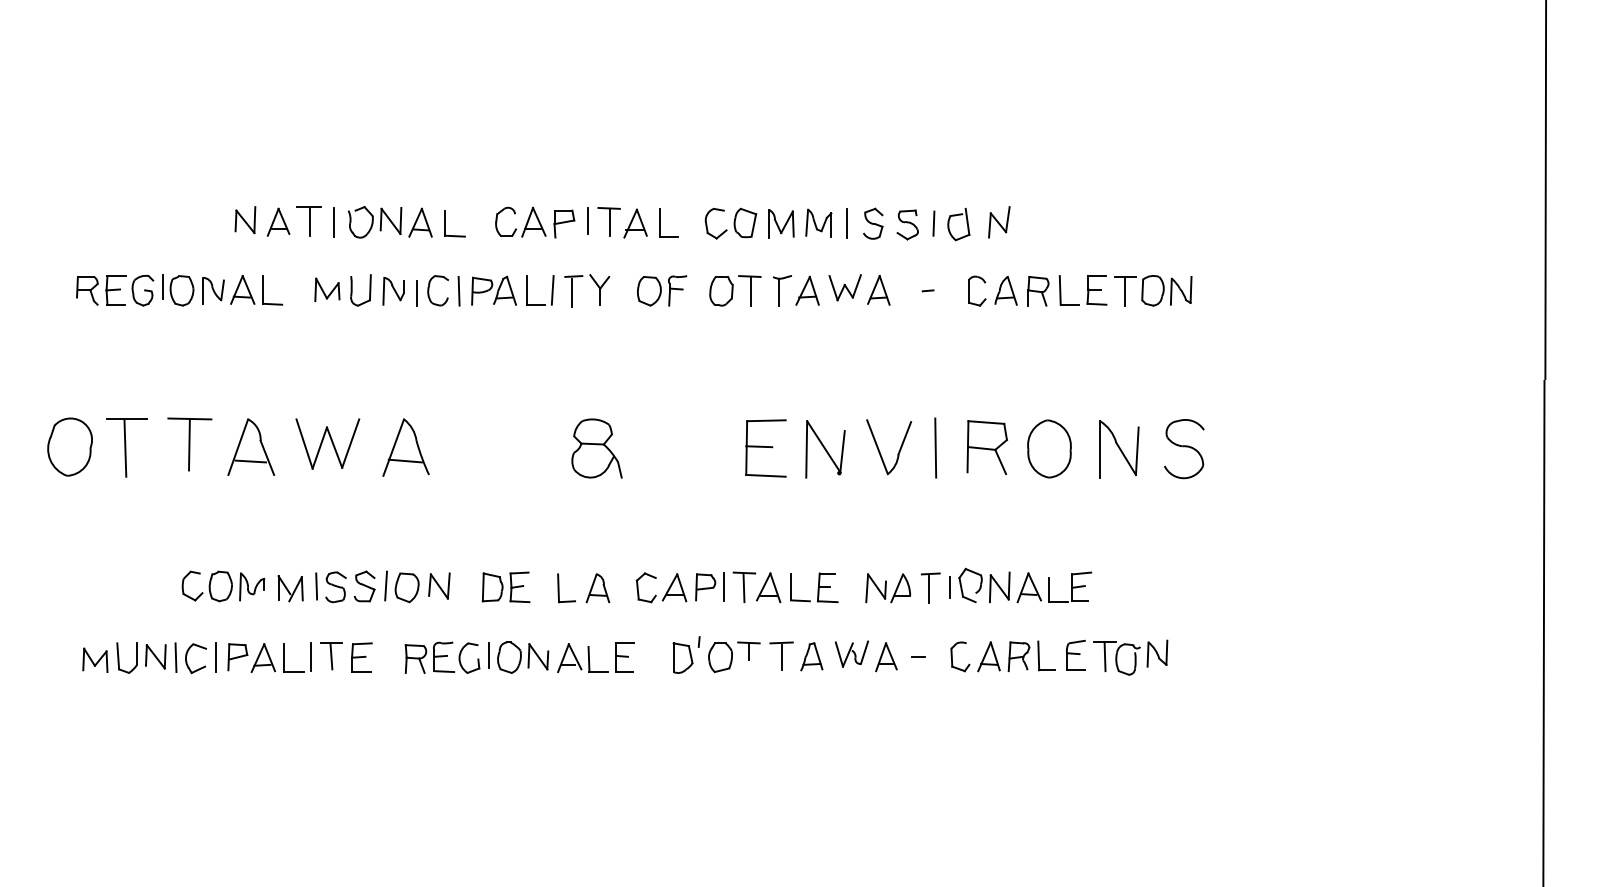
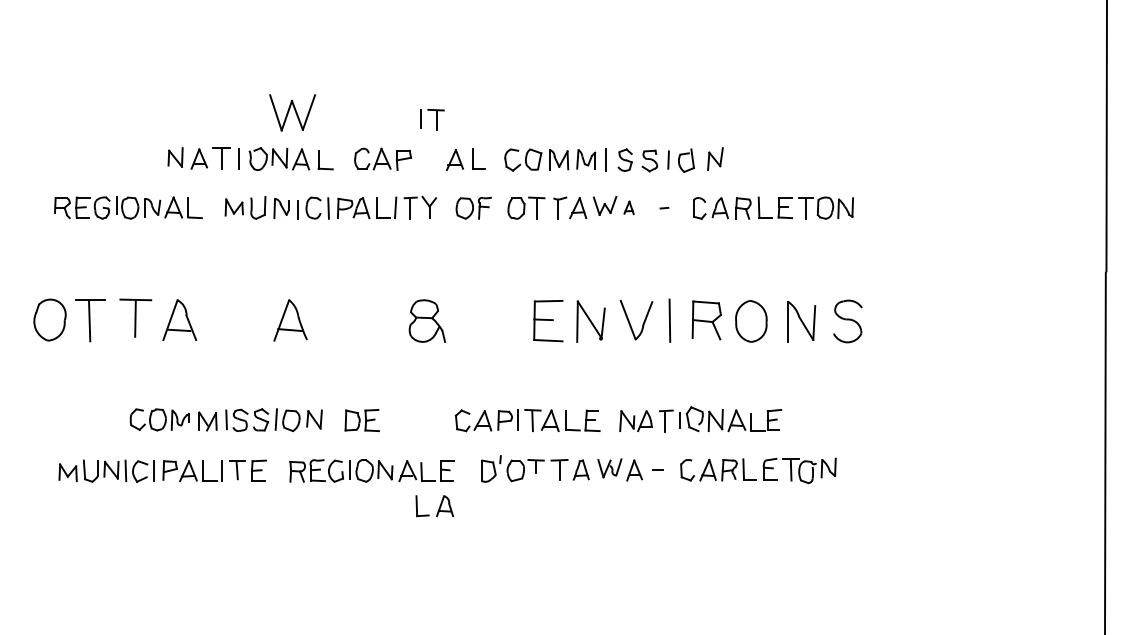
part: (604, 221) -> (432, 119), moved
part: (877, 289) -> (628, 207), size x0.6
part: (327, 443) -> (292, 112), moved
part: (583, 588) -> (434, 506), moved

